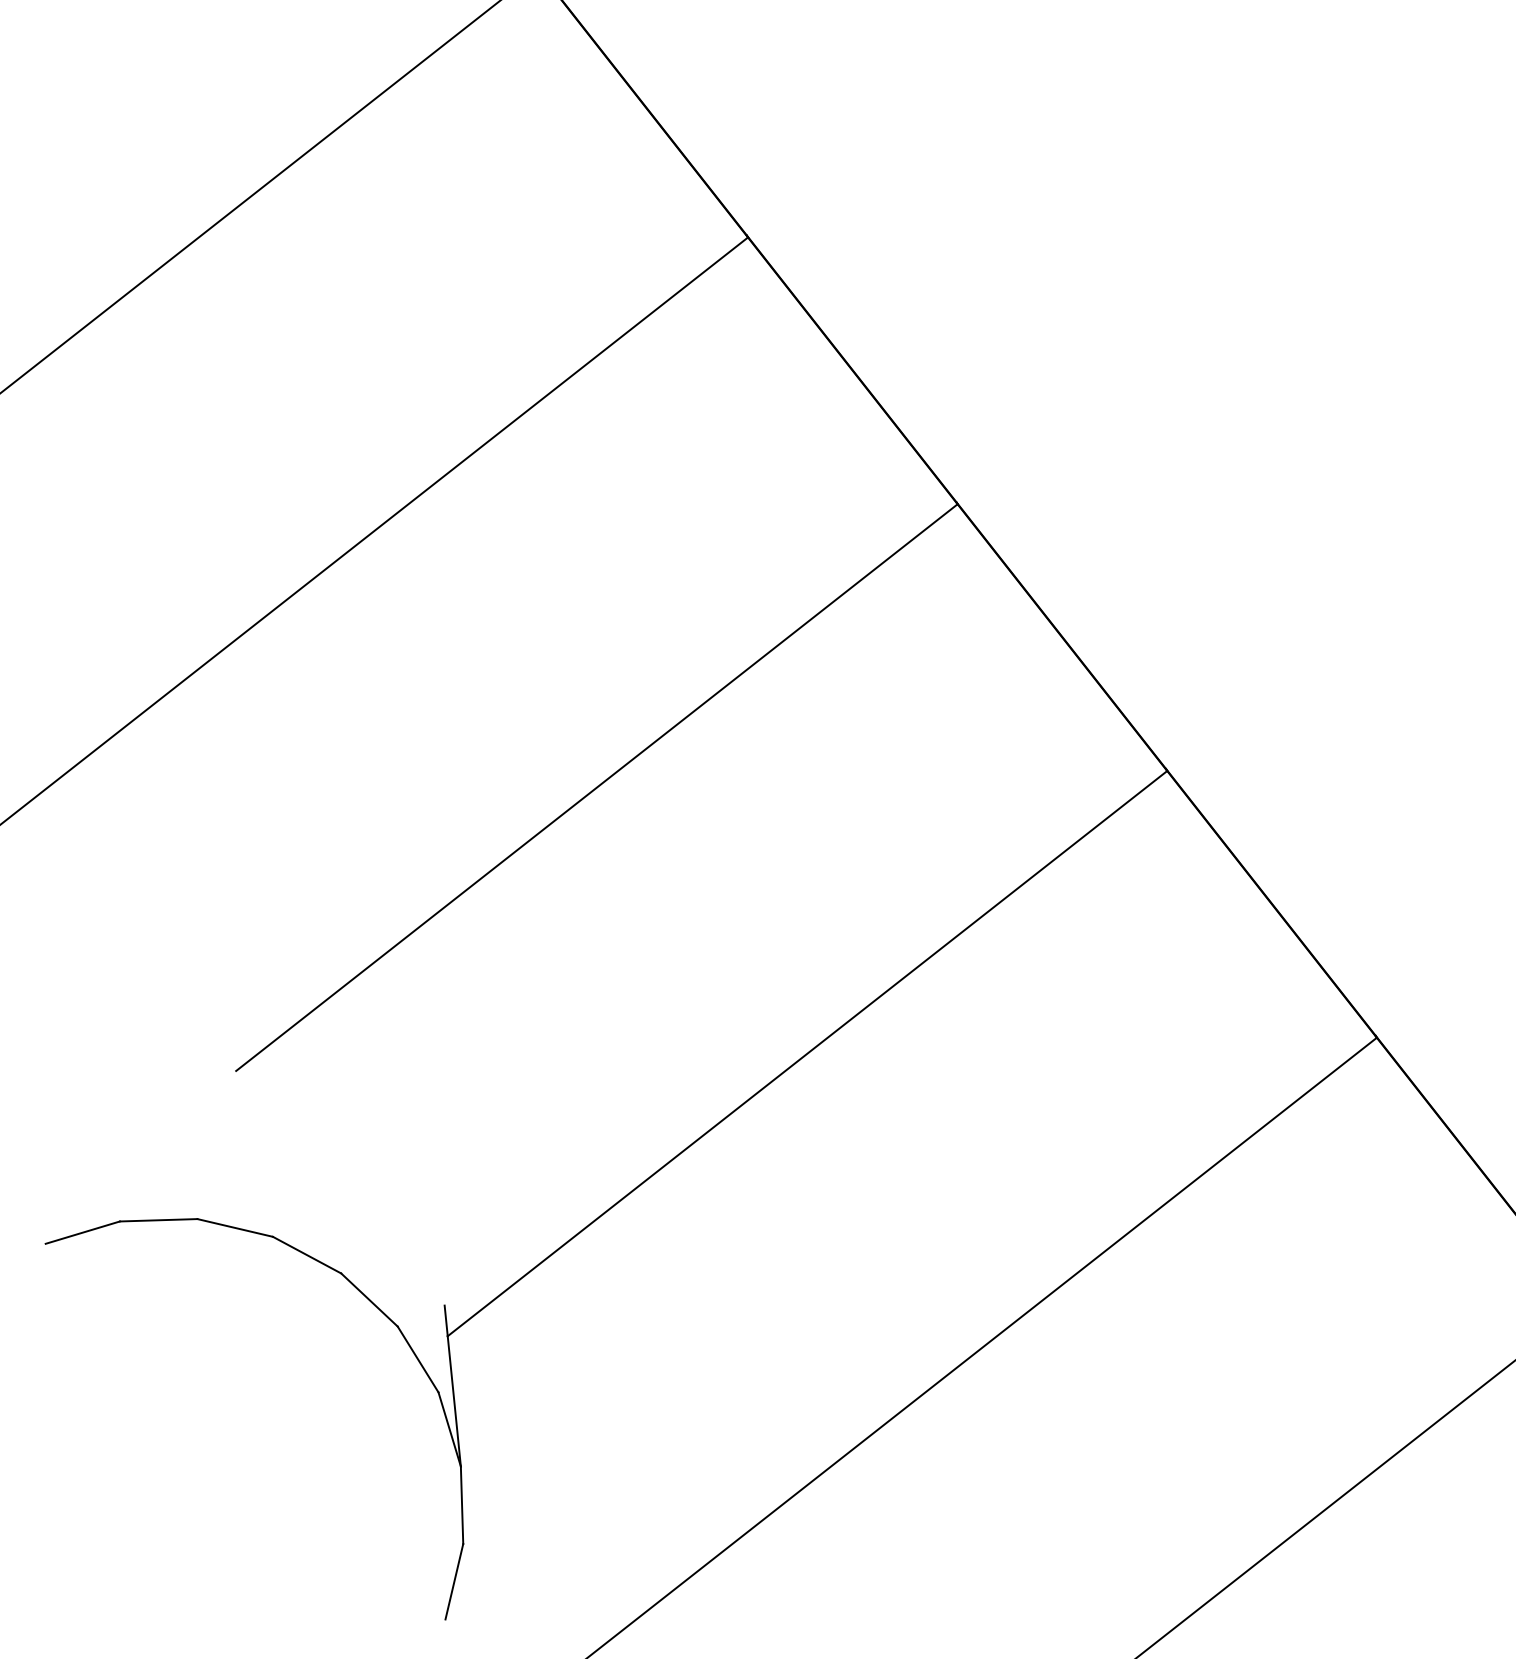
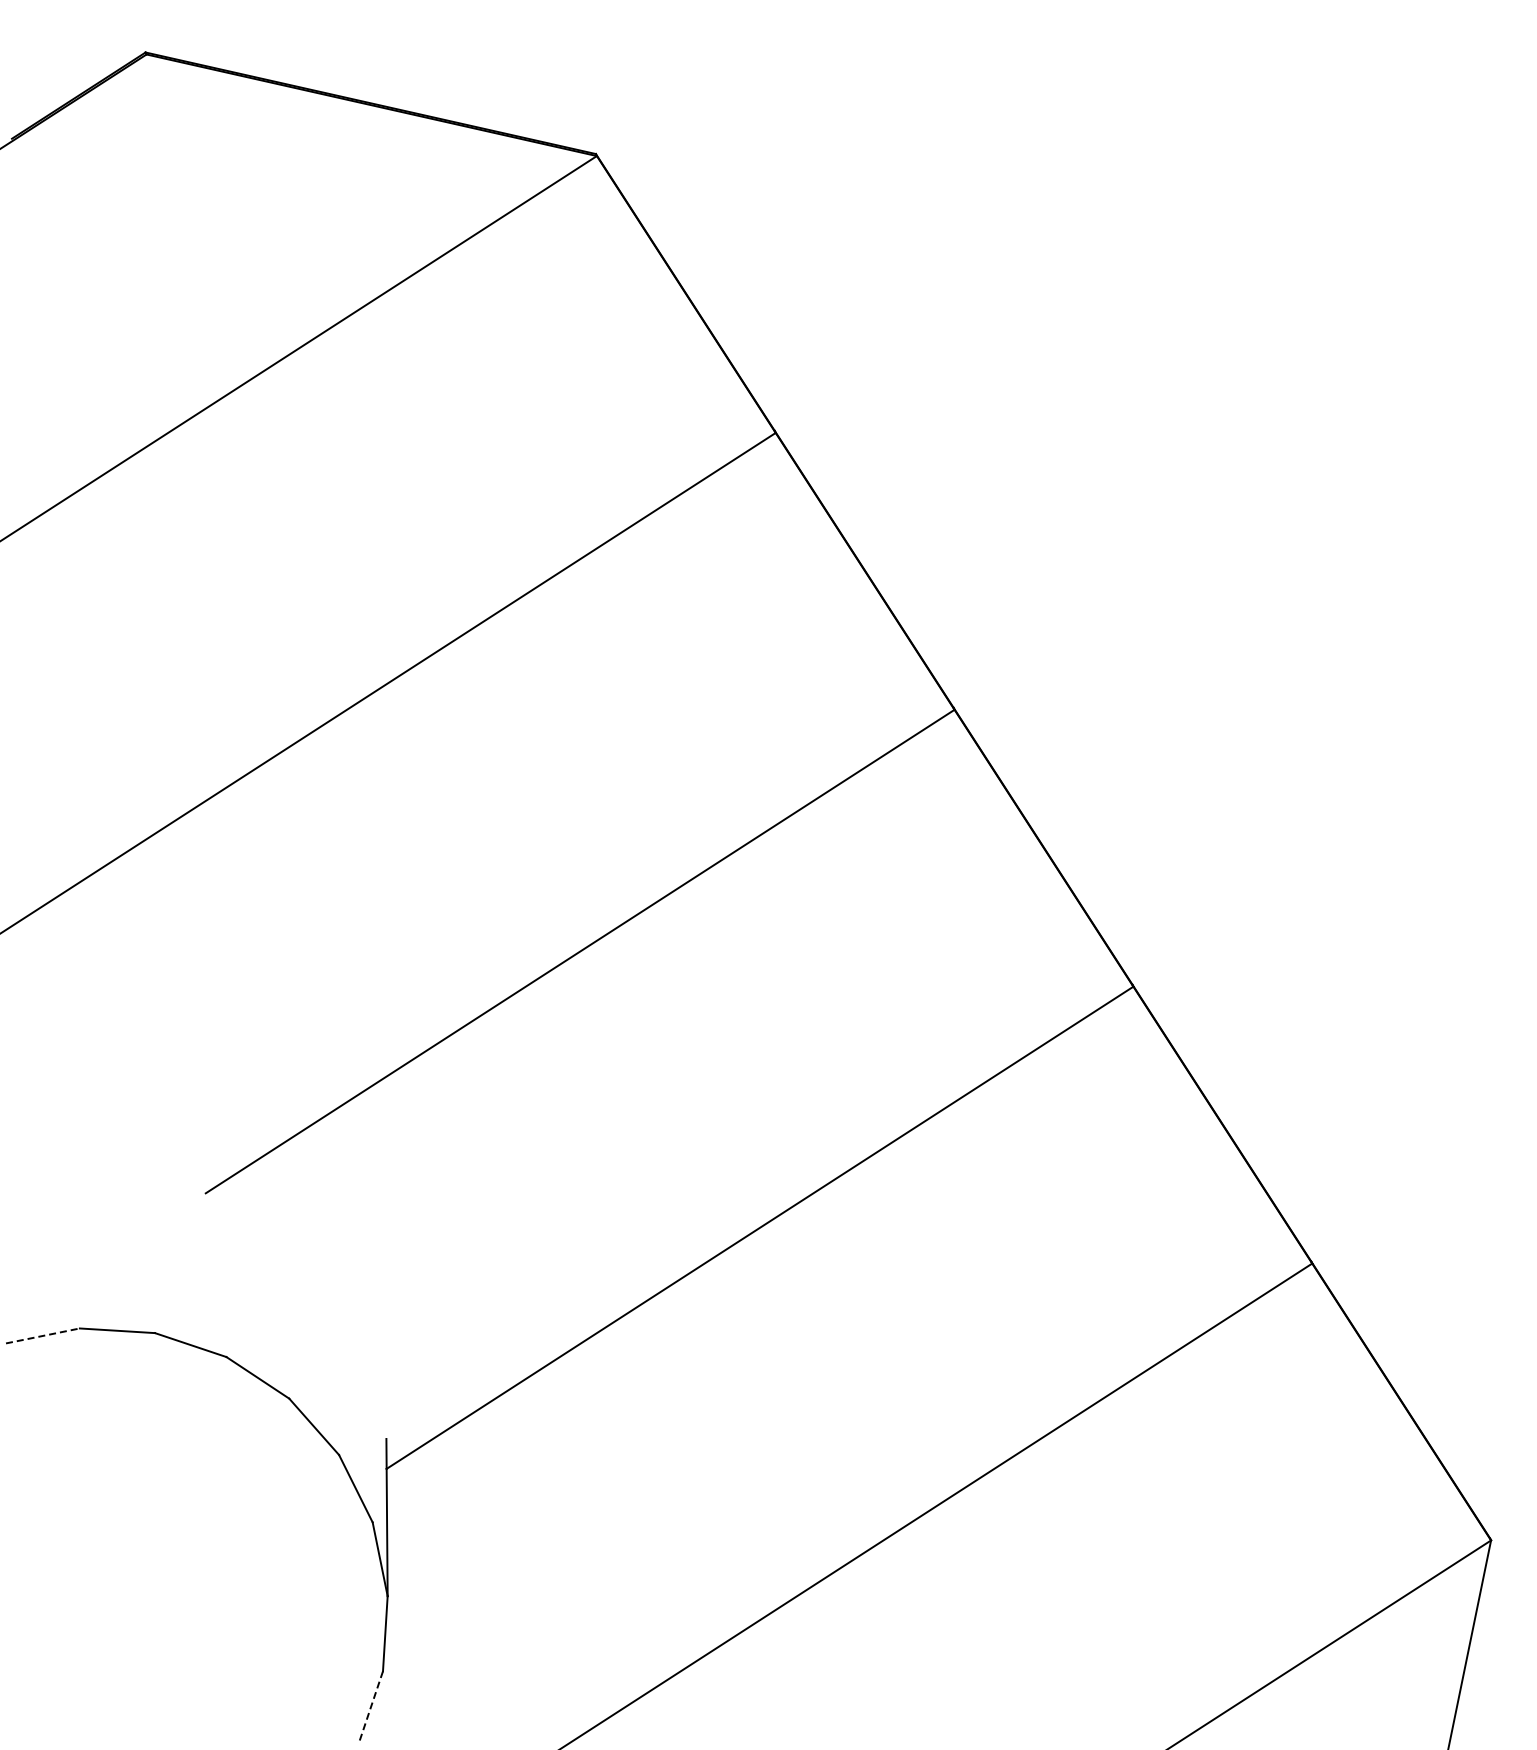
line: (82, 1232) -> (42, 1335), solid -> dashed
line: (454, 1582) -> (371, 1707), solid -> dashed

